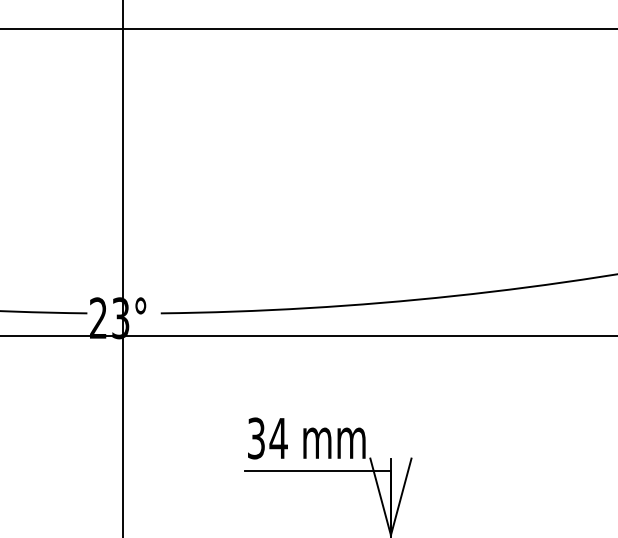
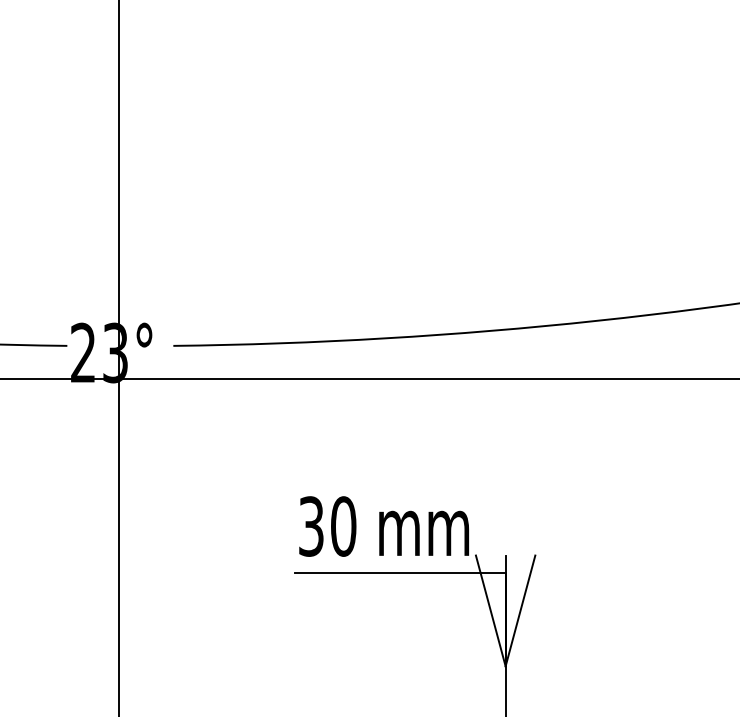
text: (278, 438) -> (343, 526), 34 -> 30

